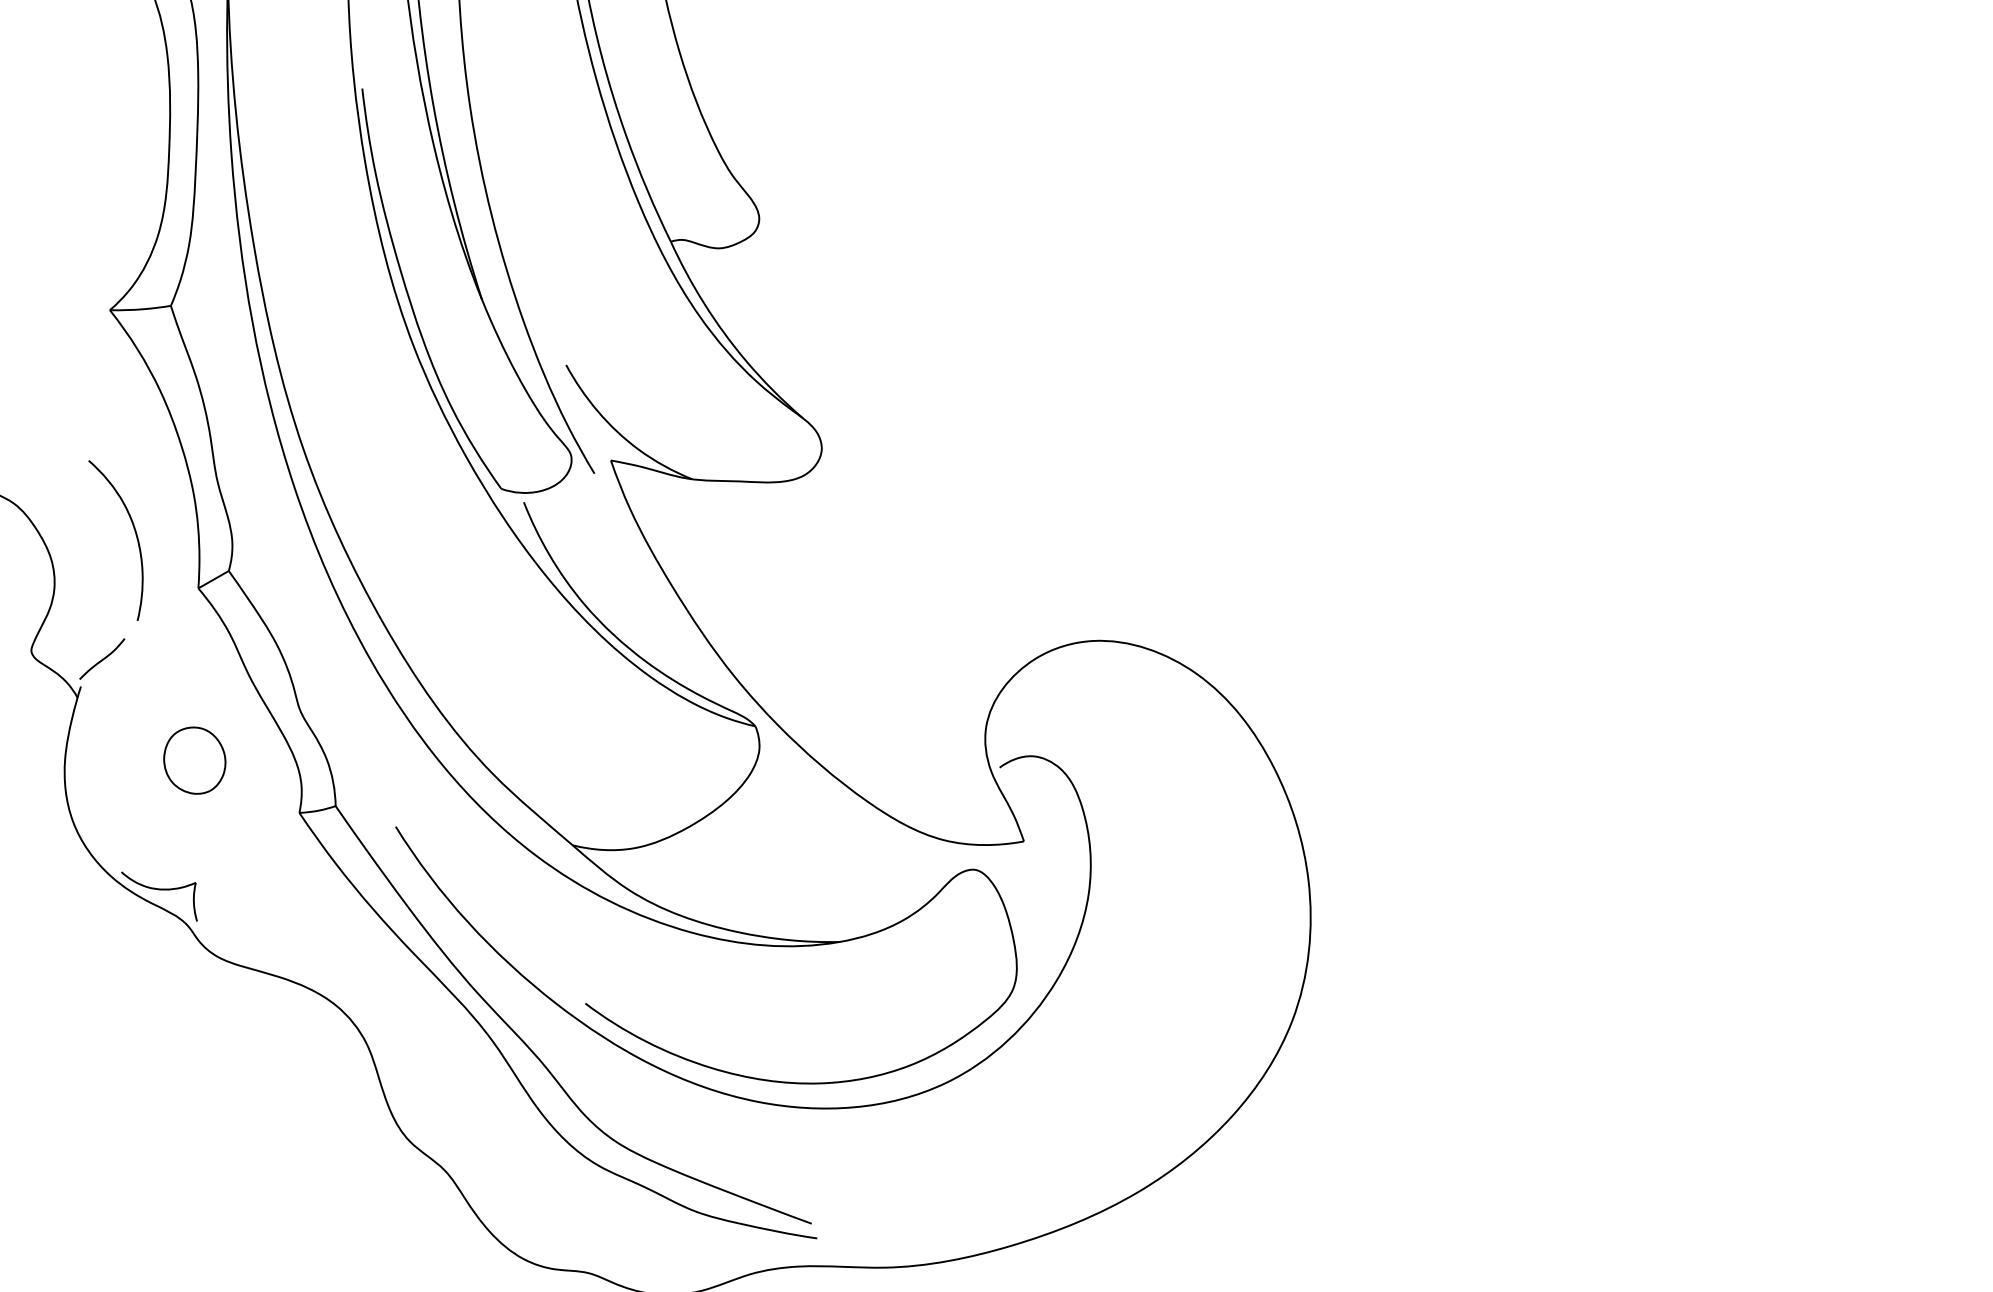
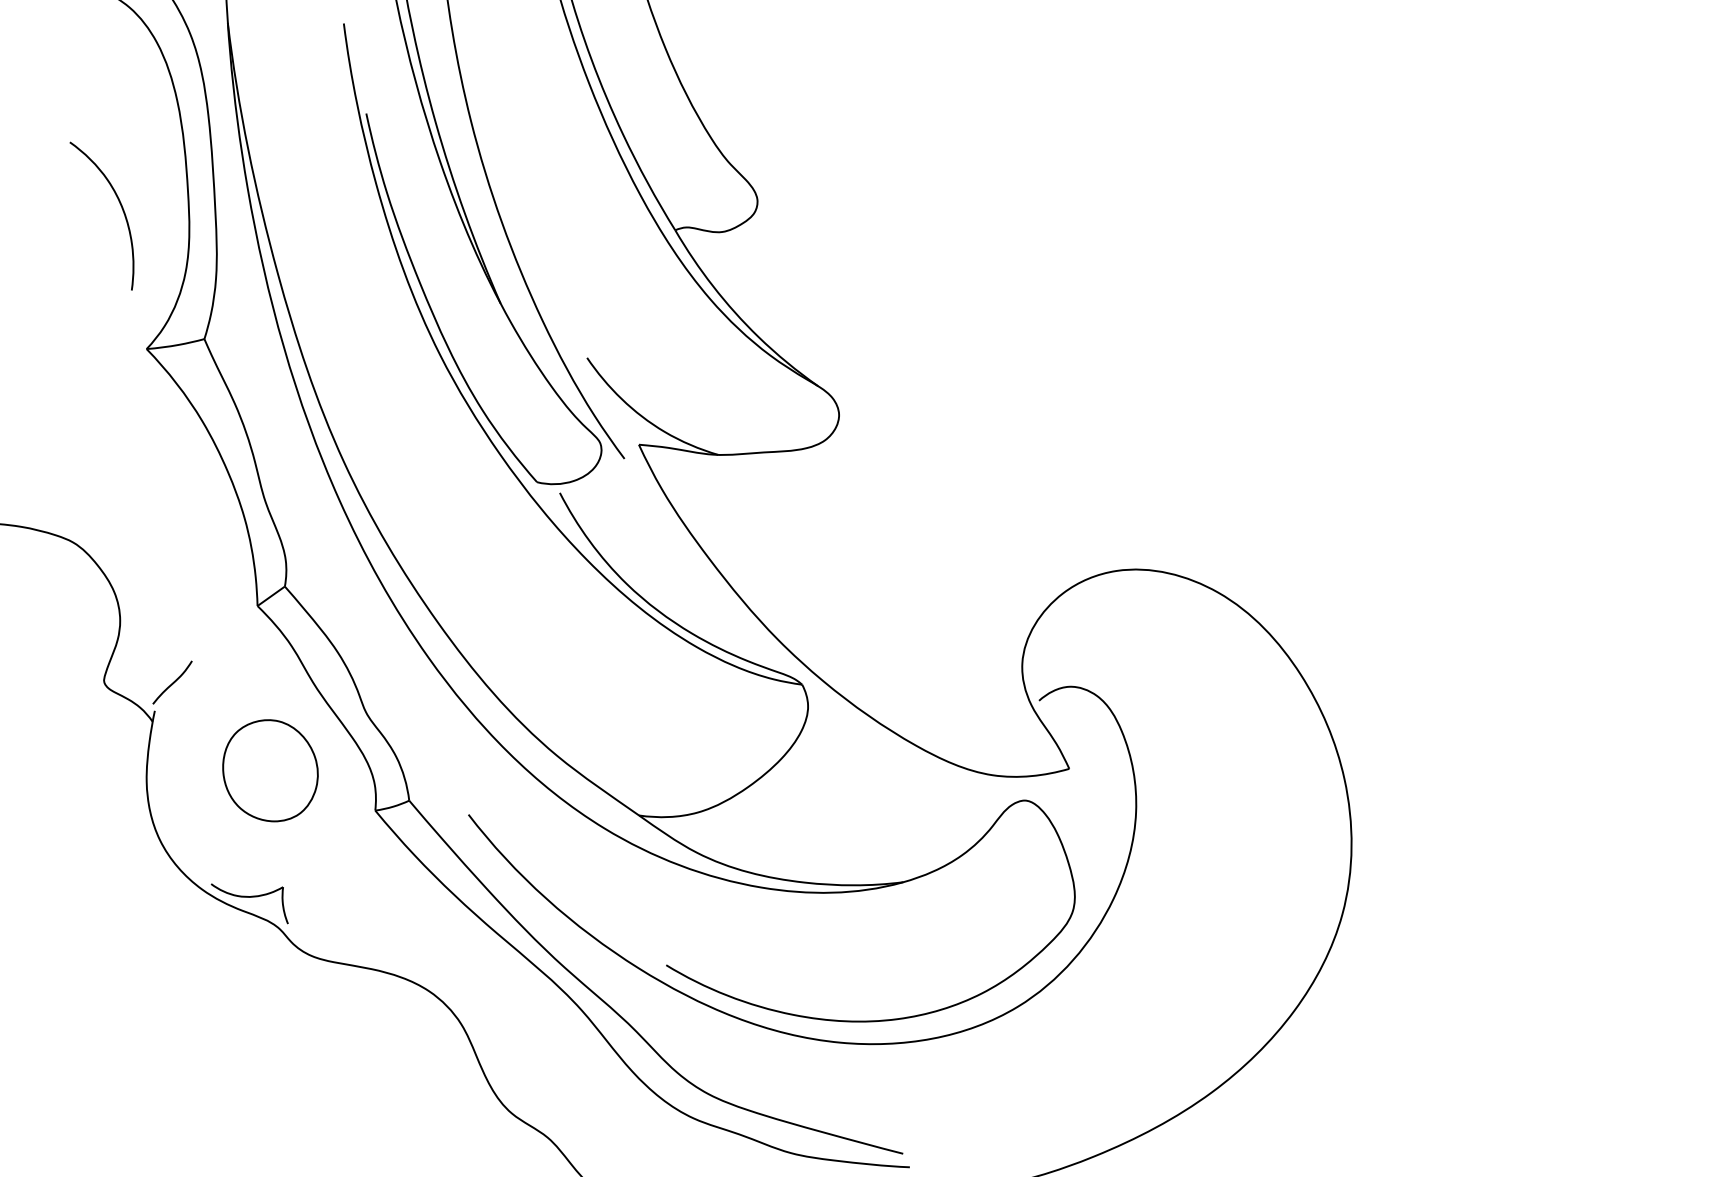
curve: (135, 535) -> (121, 209), moved
part: (194, 760) -> (270, 770), size x1.6

